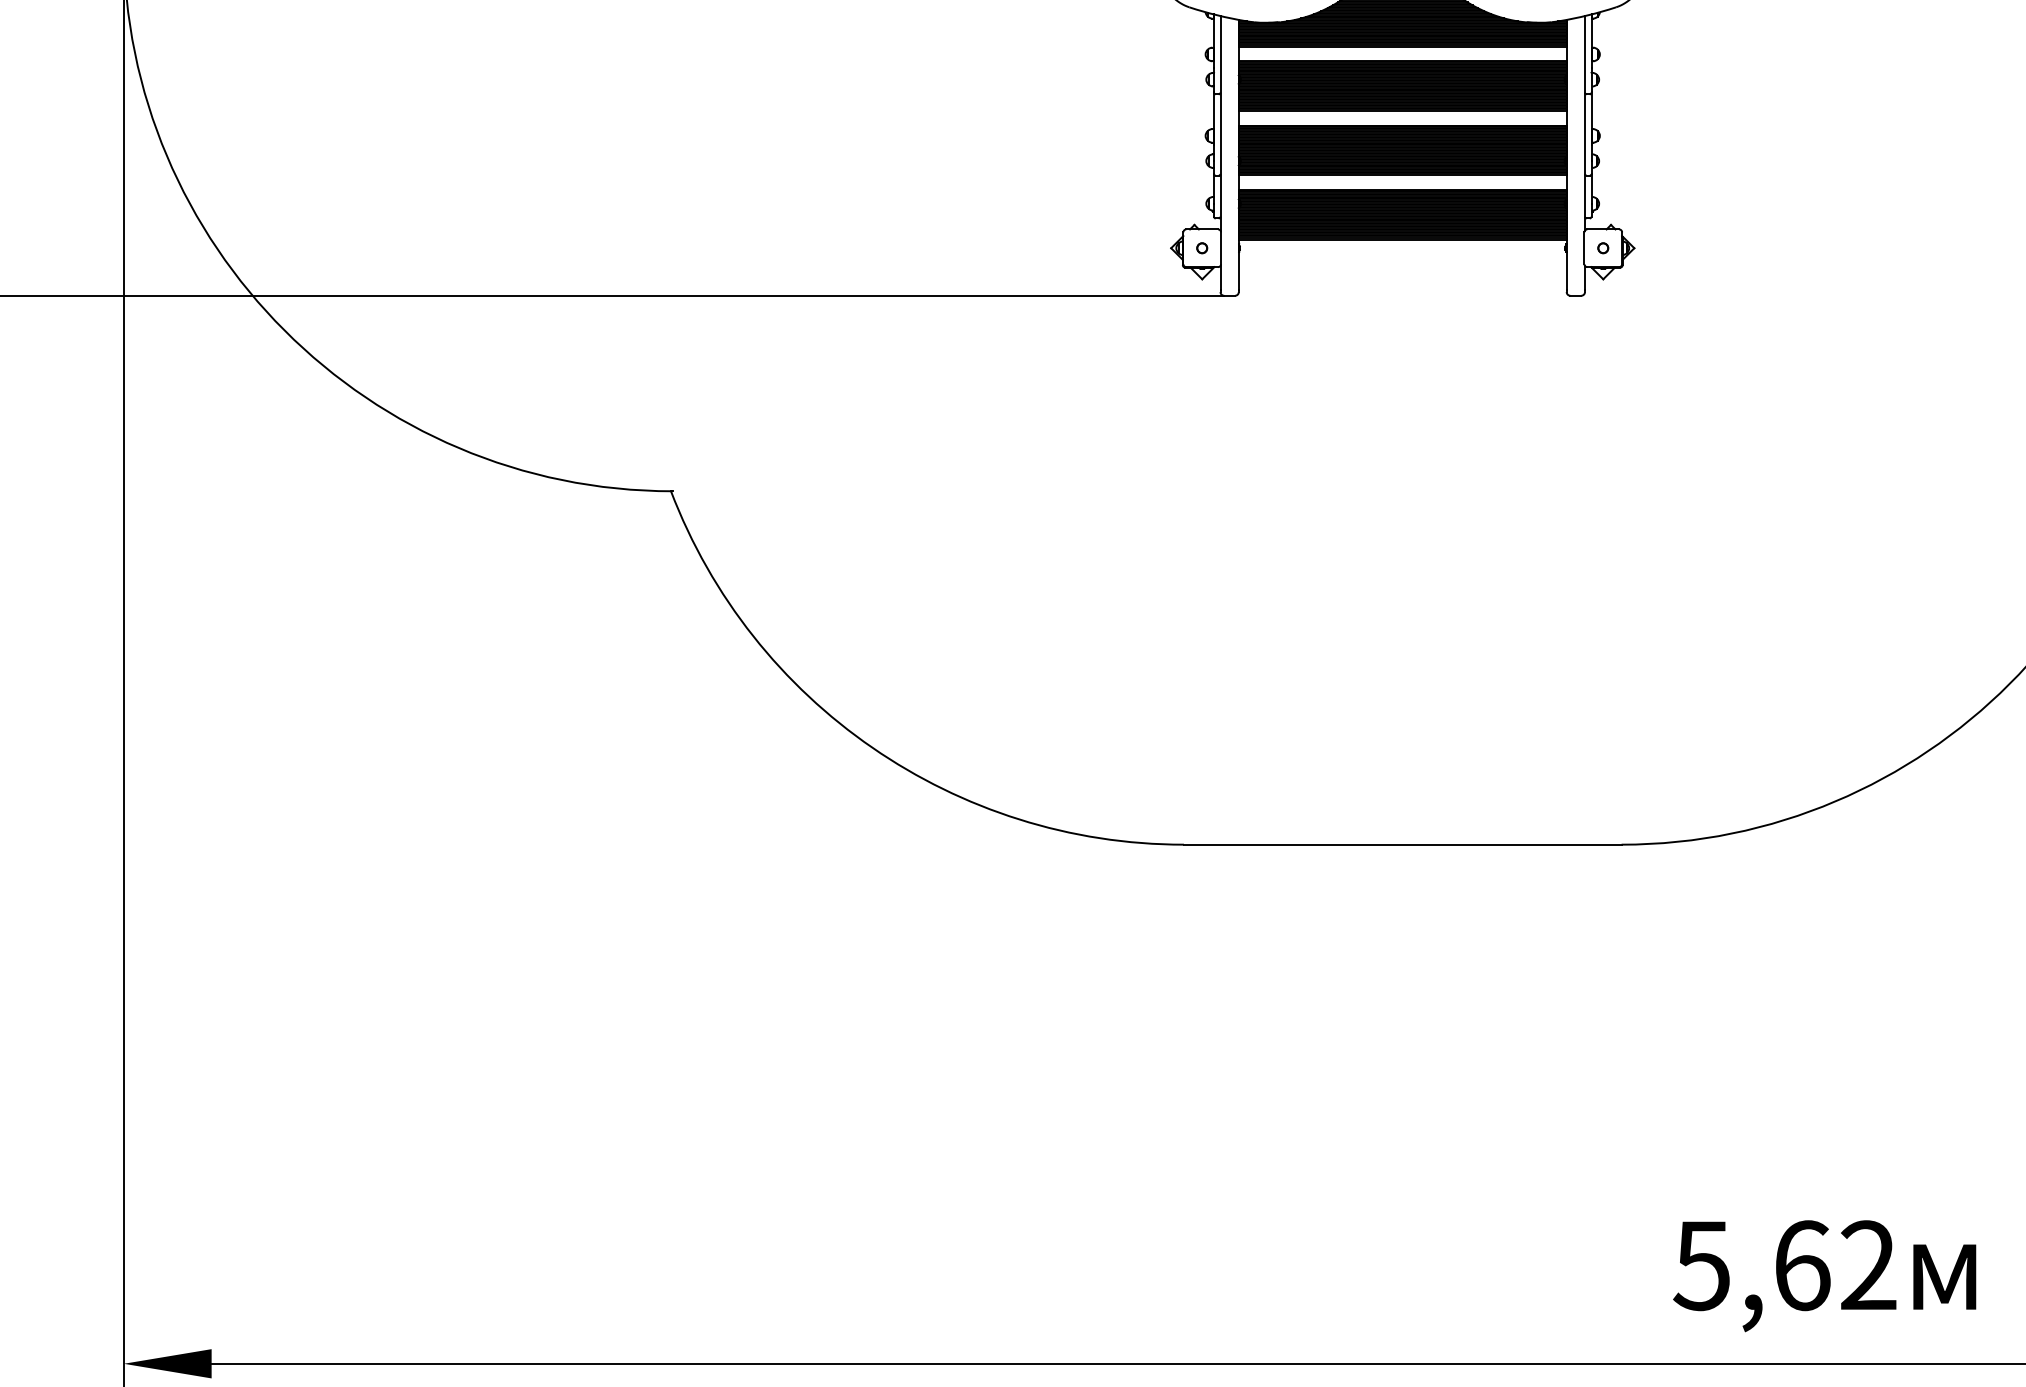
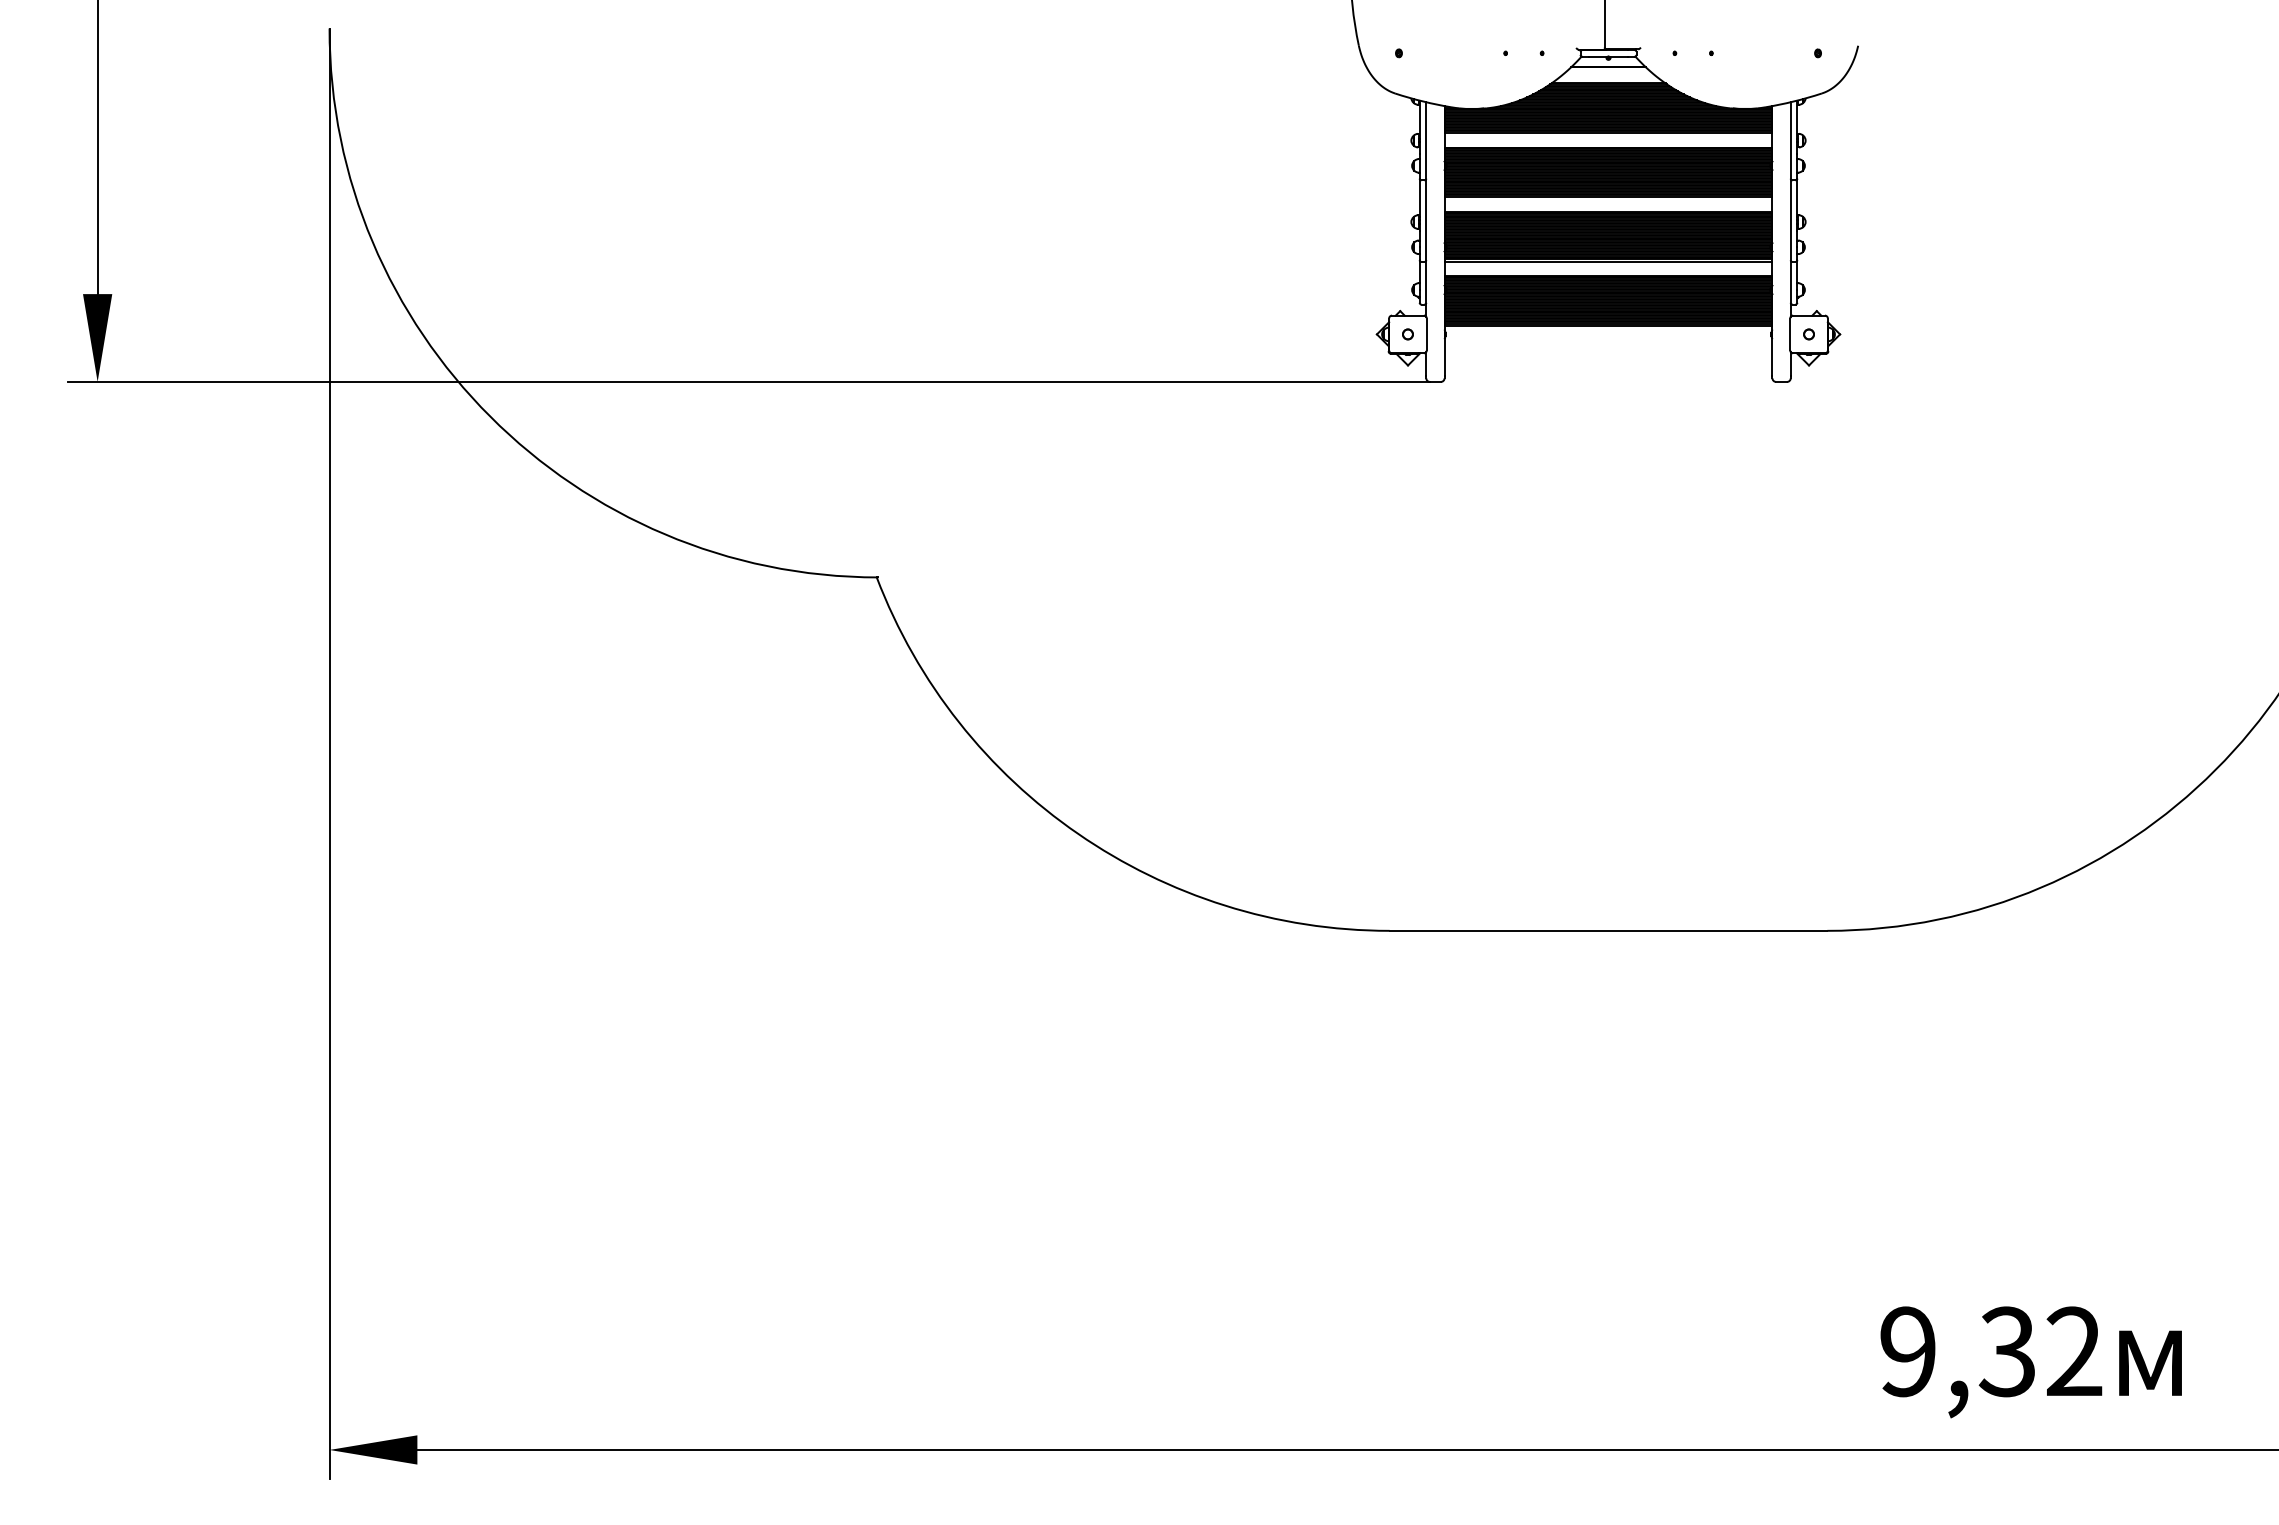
text: (1751, 1265) -> (1957, 1351), 5,62 -> 9,32

